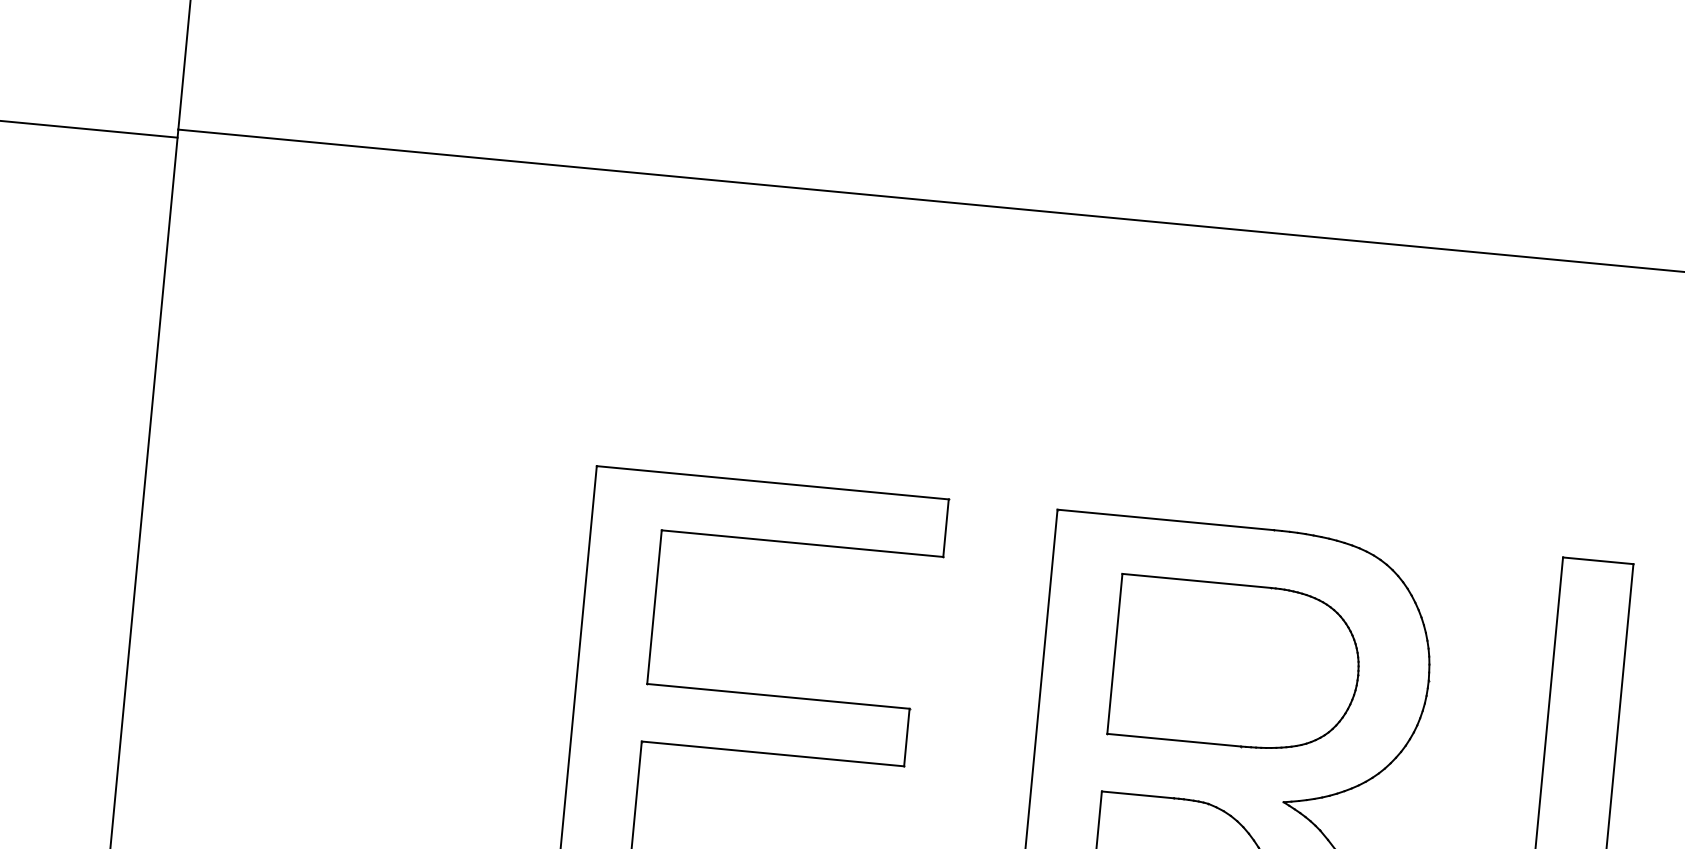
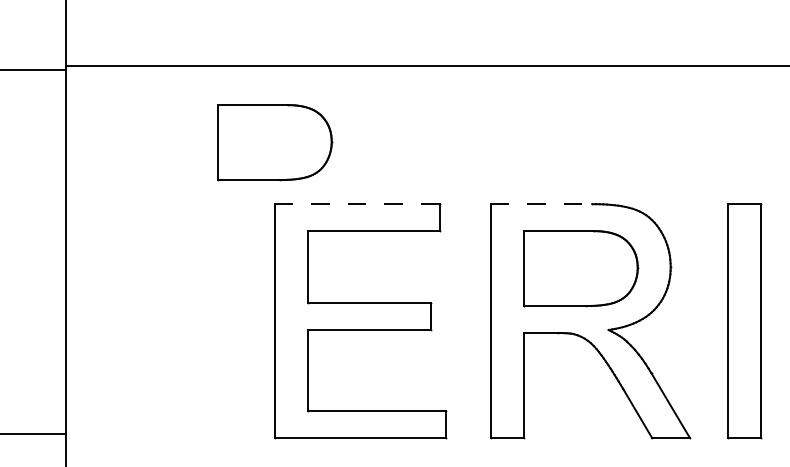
part: (610, 334) -> (275, 142), added
line: (772, 483) -> (357, 204), solid -> dashed
line: (1165, 520) -> (541, 204), solid -> dashed

